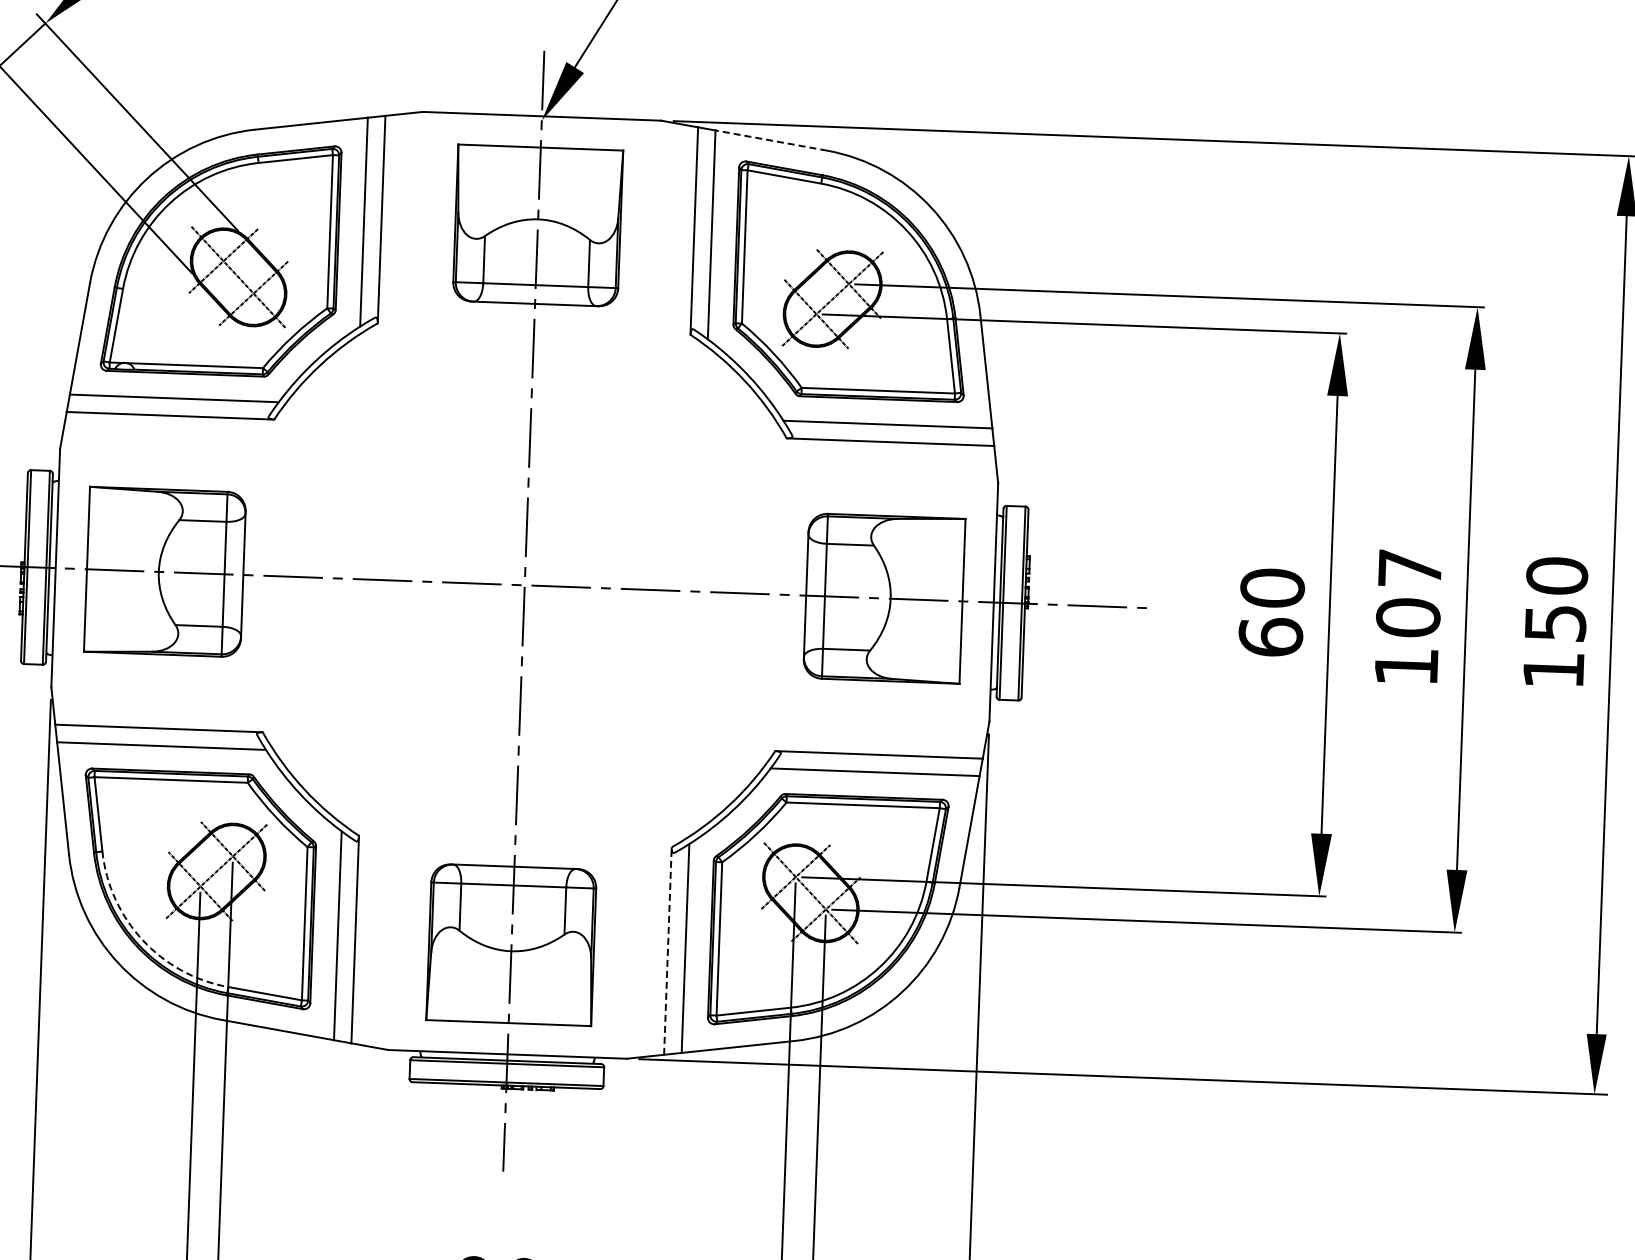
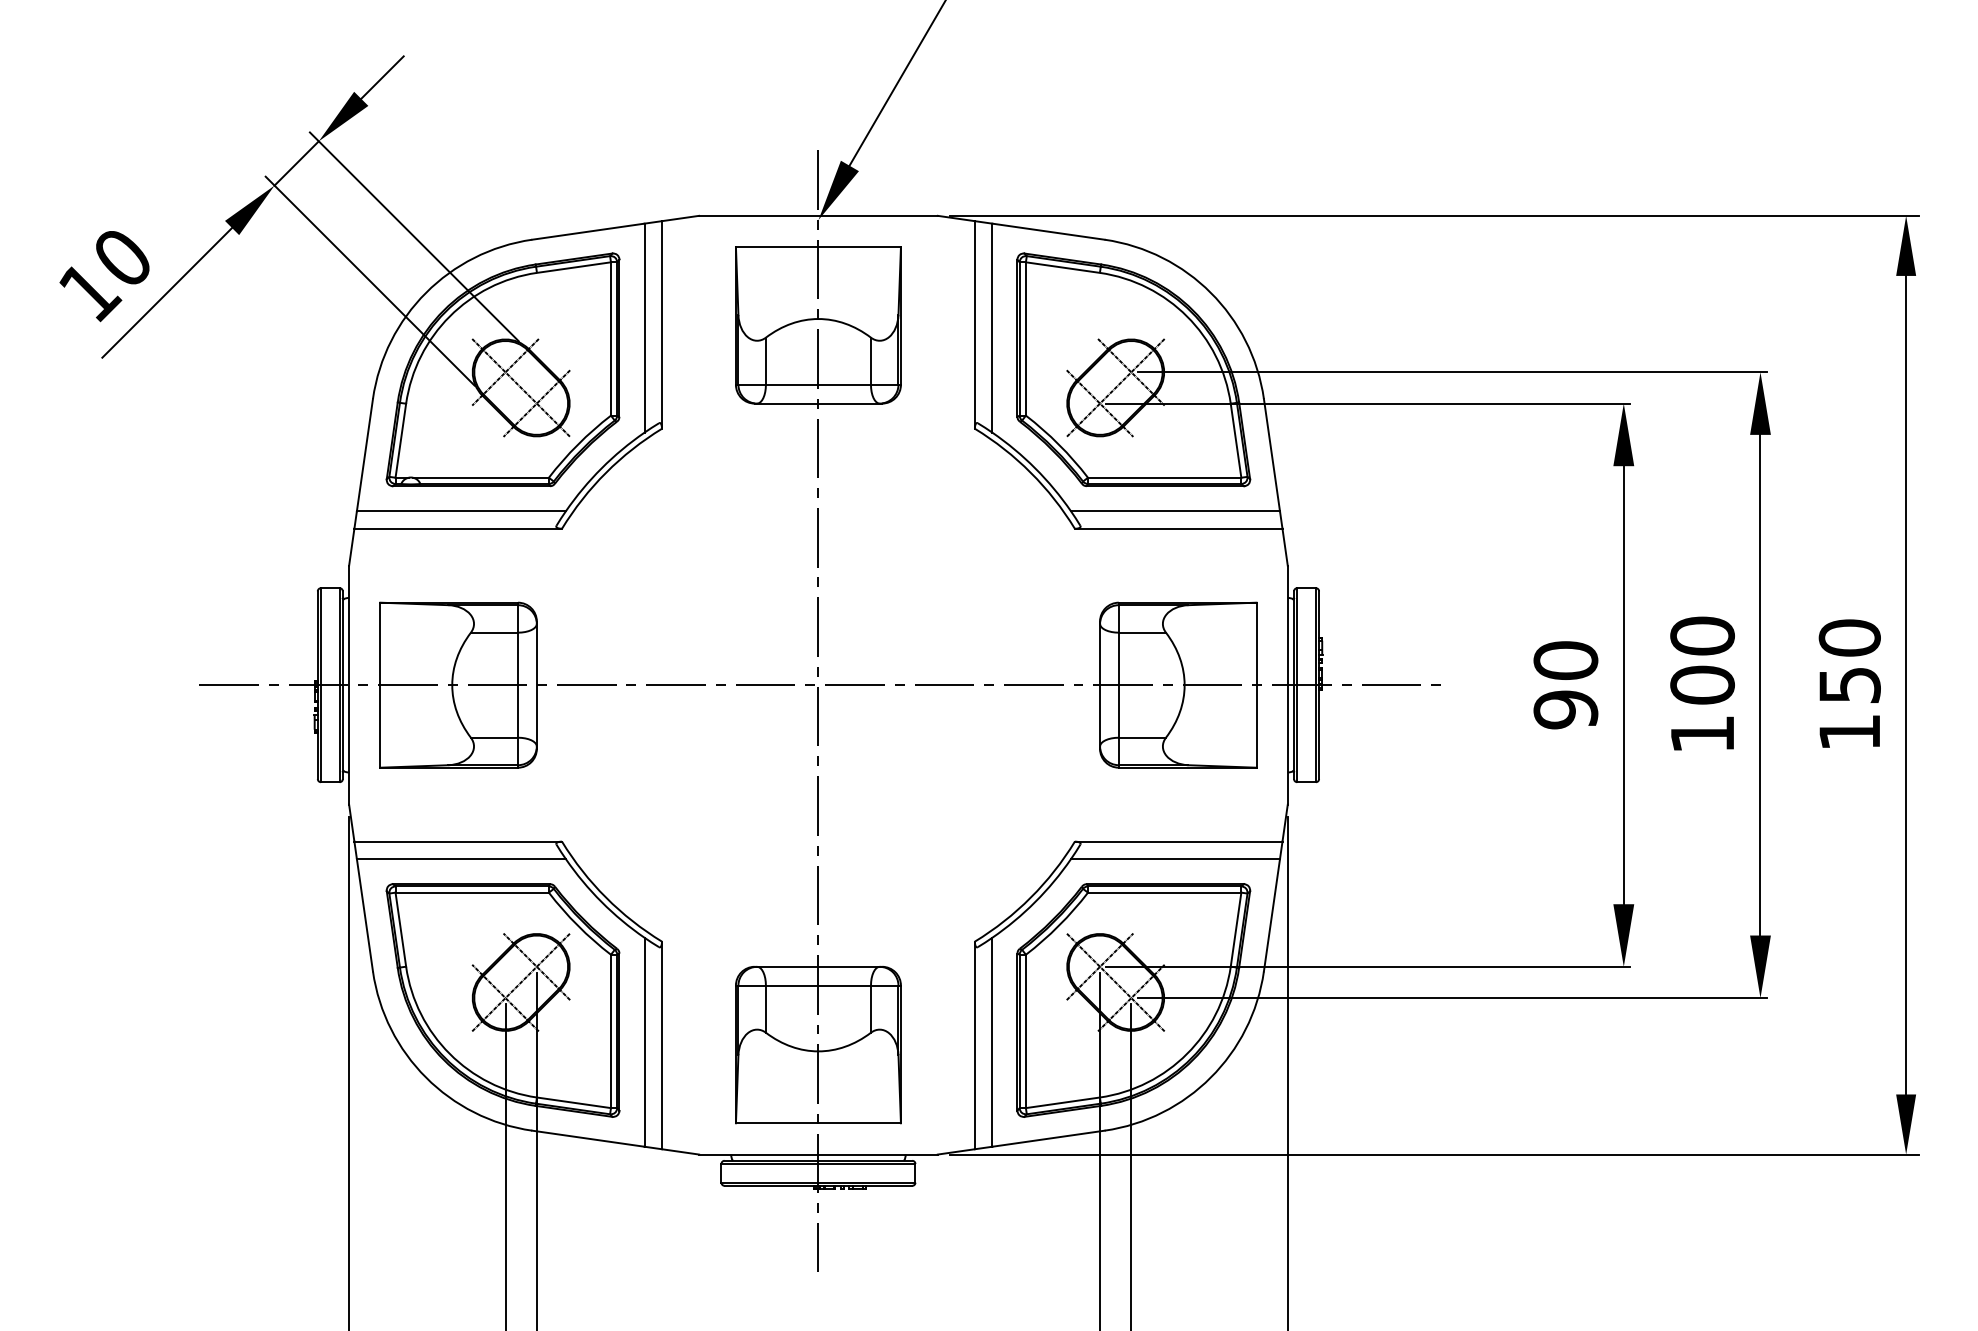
line: (771, 140) -> (1048, 231), dashed -> solid
text: (1410, 568) -> (1702, 635), 107 -> 100
text: (1270, 636) -> (1565, 709), 60 -> 90
arc: (142, 939) -> (449, 1053), dashed -> solid
line: (667, 951) -> (974, 1045), dashed -> solid

